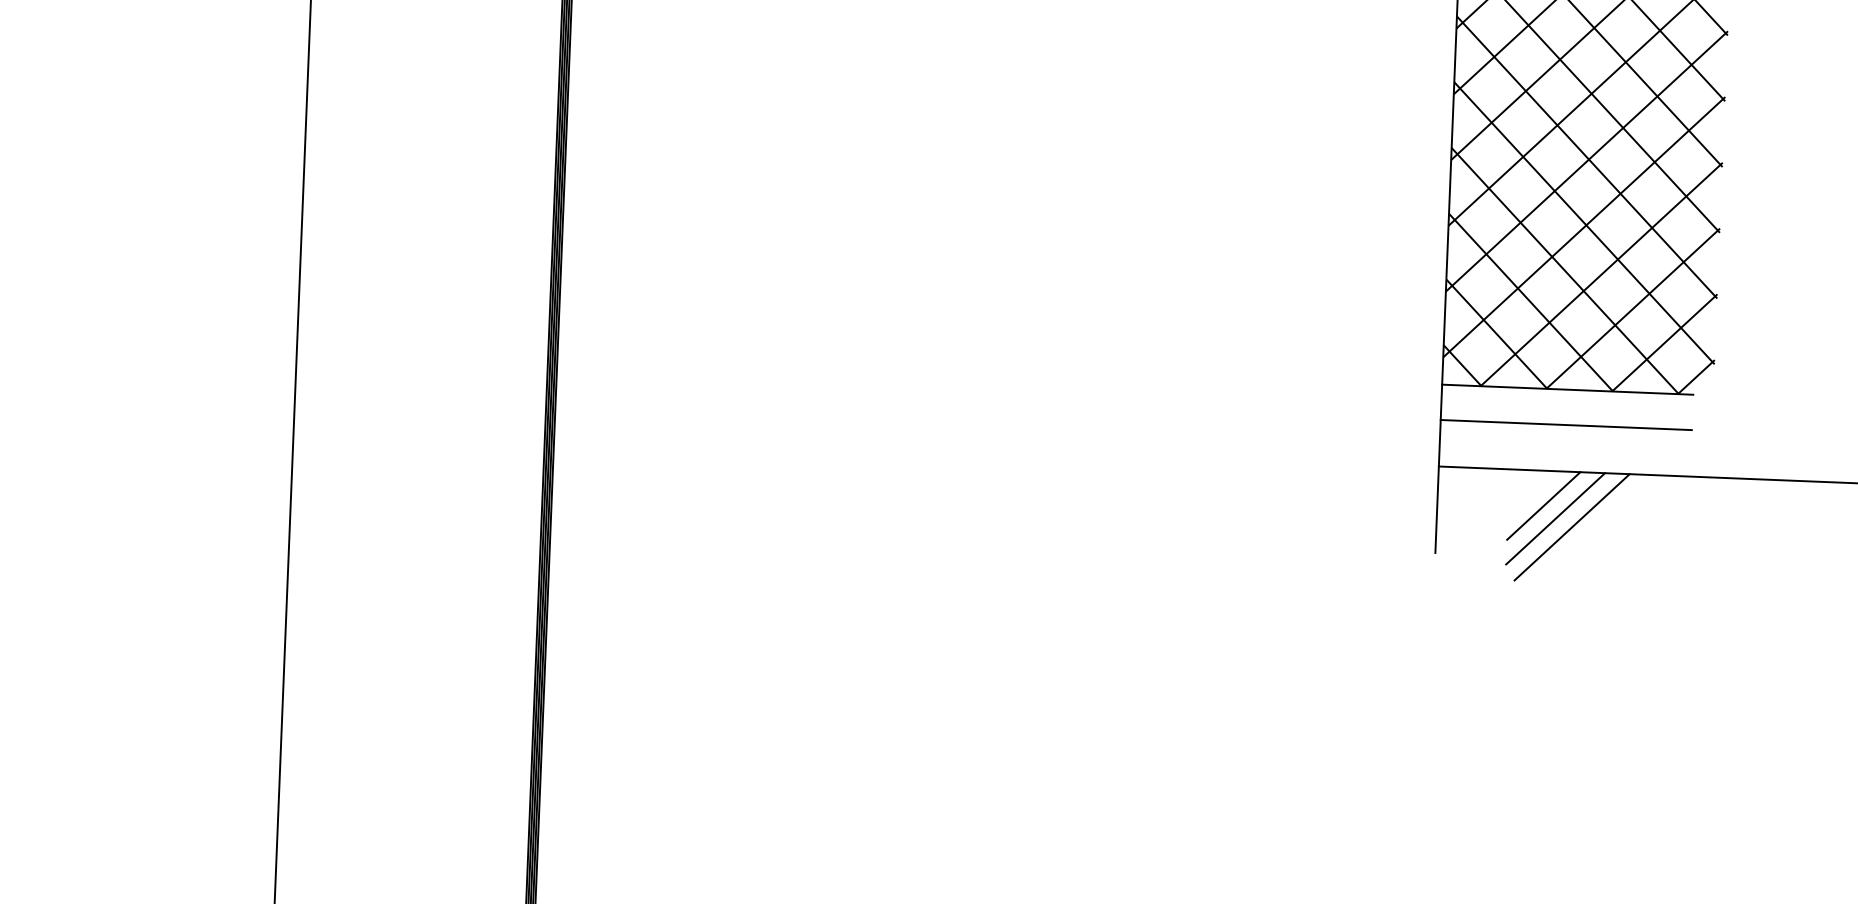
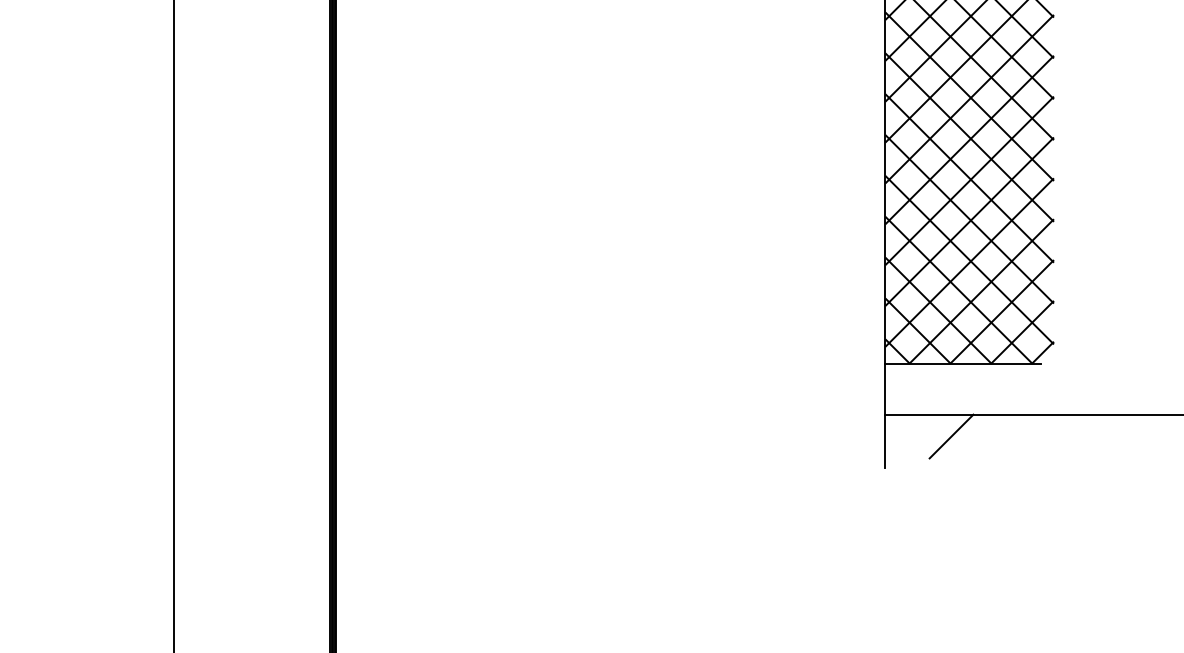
line: (1566, 424) -> (963, 385), removed
line: (1554, 517) -> (958, 443), removed
line: (1571, 526) -> (969, 448), removed

